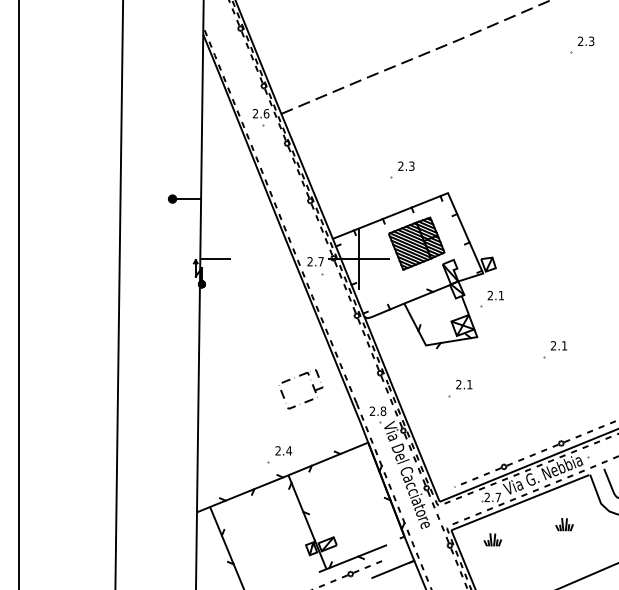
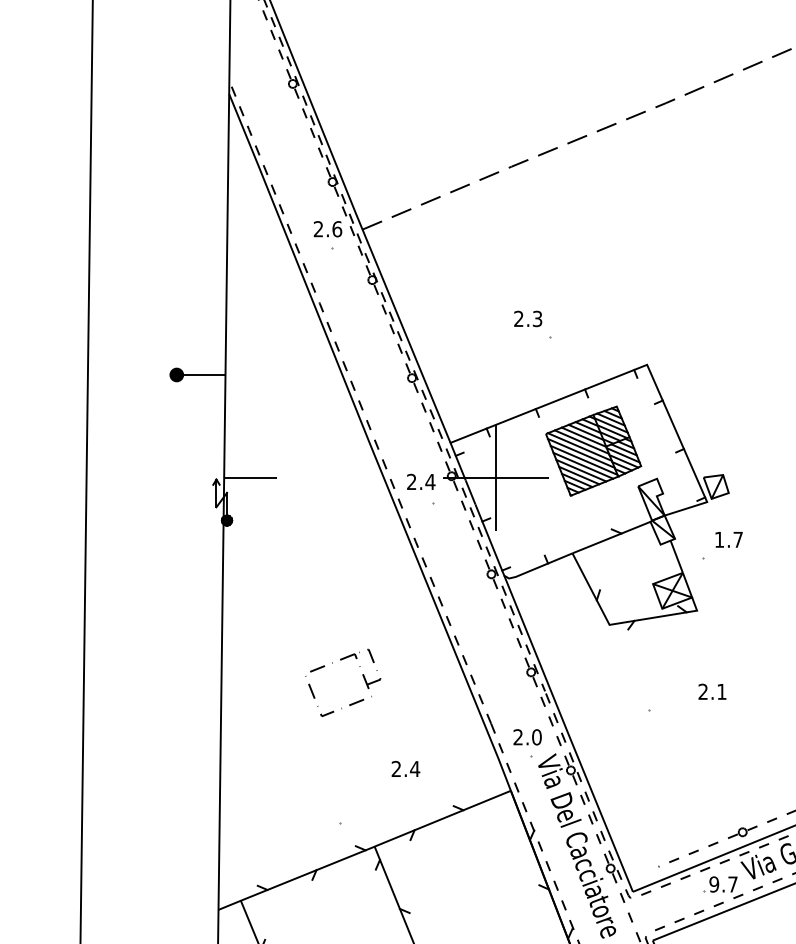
text: (406, 165) -> (528, 317), moved
text: (321, 261) -> (431, 481), 2.7 -> 2.4
text: (495, 295) -> (728, 539), 2.1 -> 1.7
part: (295, 378) -> (333, 664), moved
text: (464, 384) -> (712, 691), moved
text: (383, 410) -> (536, 735), 2.8 -> 2.0
text: (283, 450) -> (405, 768), moved
text: (487, 497) -> (714, 884), 2.7 -> 9.7

